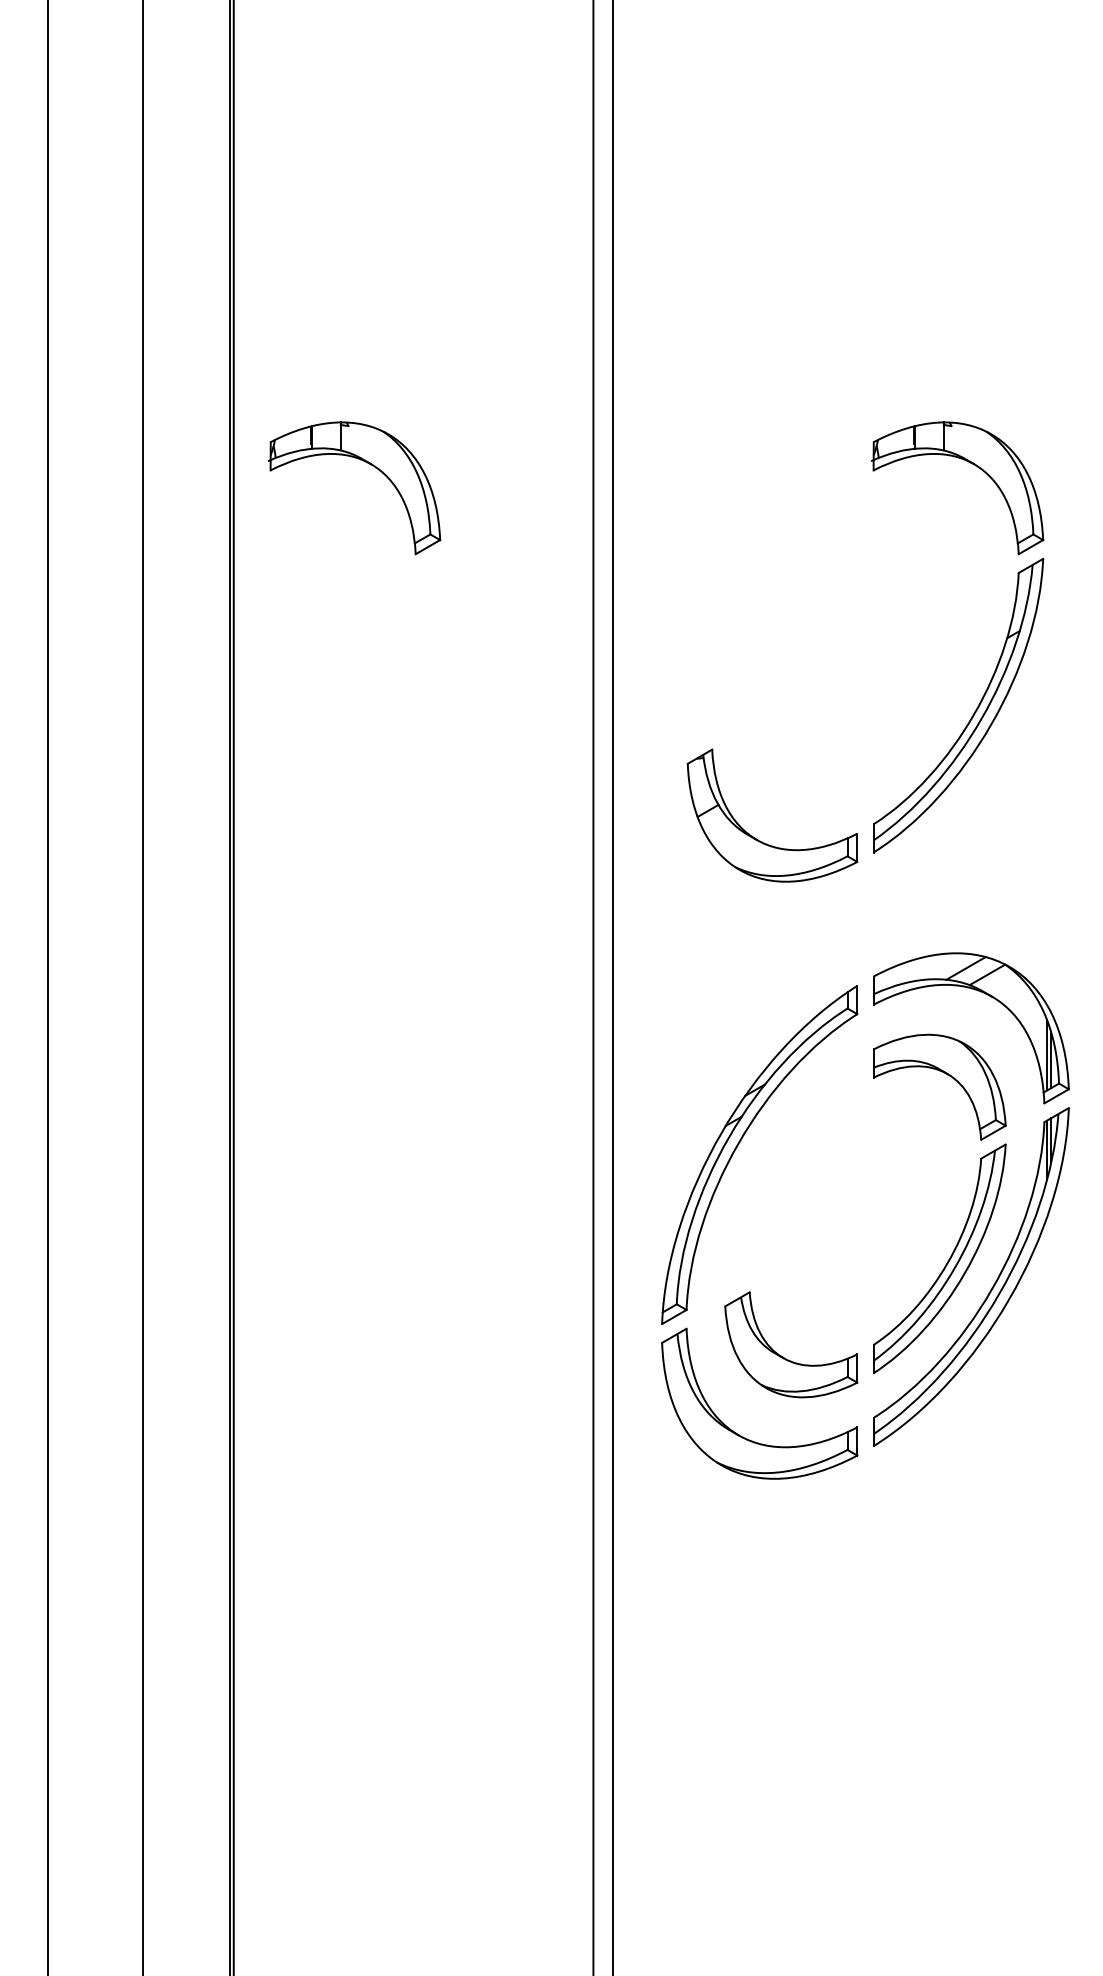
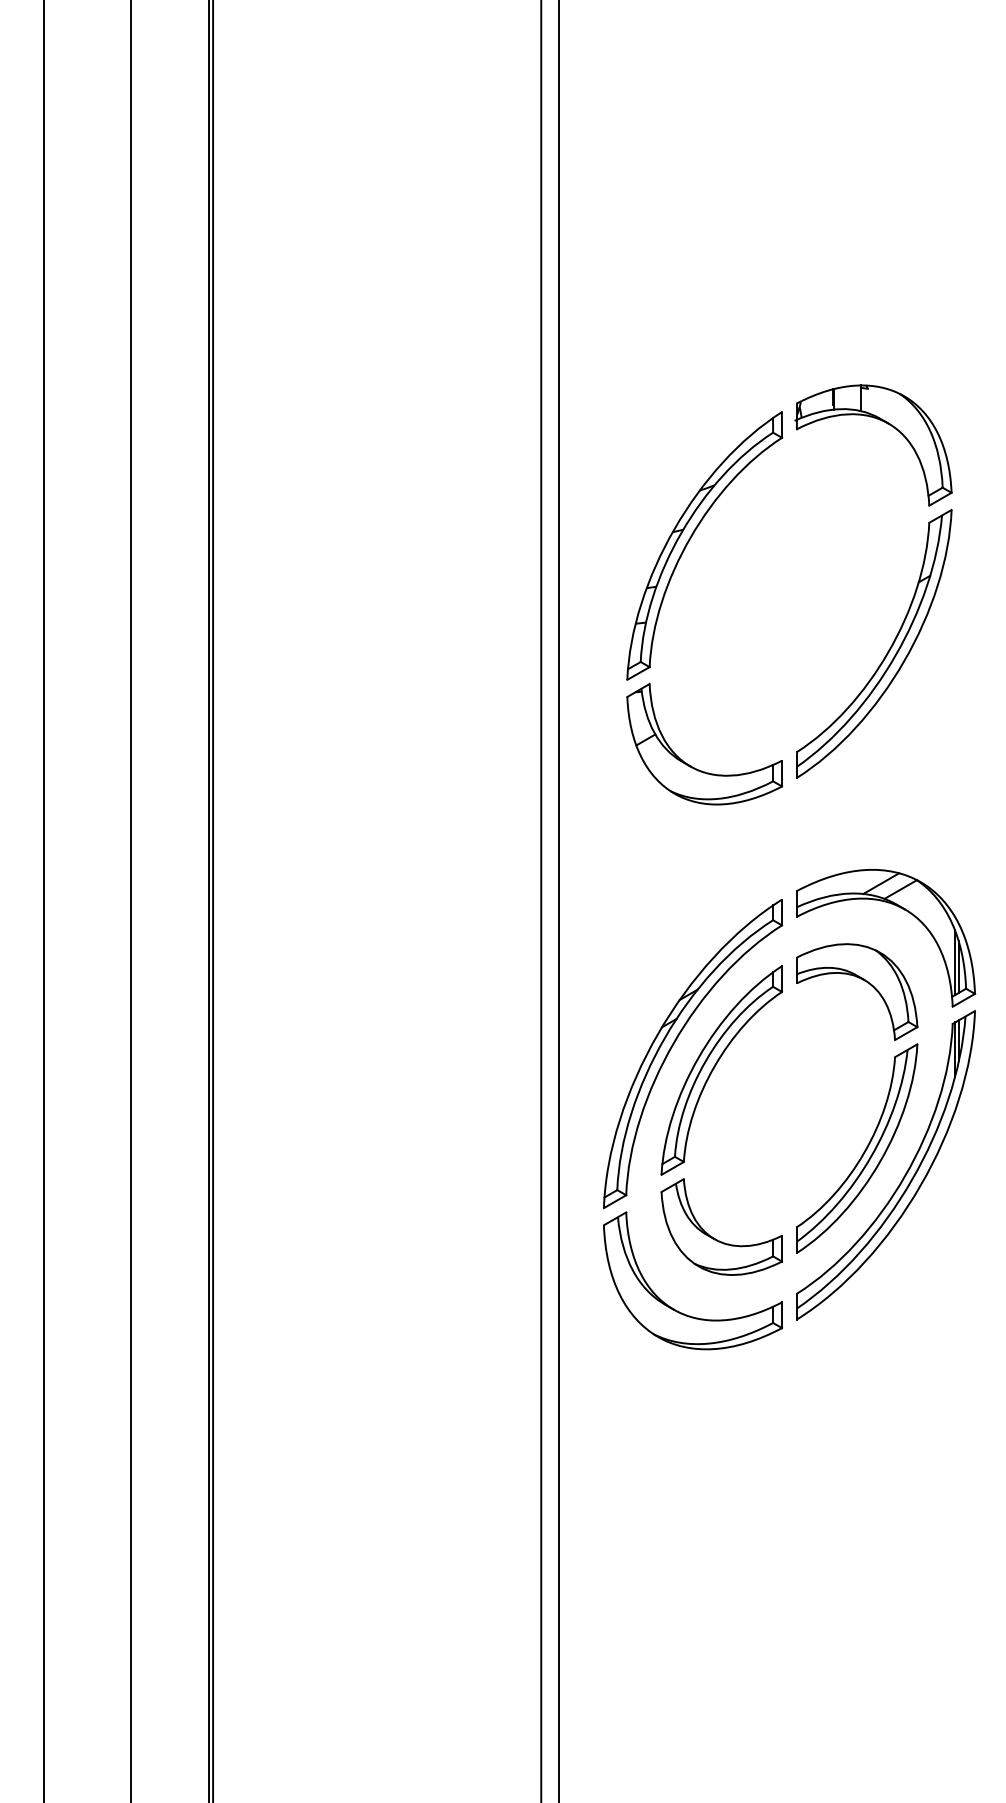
part: (370, 465) -> (337, 424), removed
part: (758, 589) -> (691, 537), added
part: (784, 1169) -> (715, 1067), added

